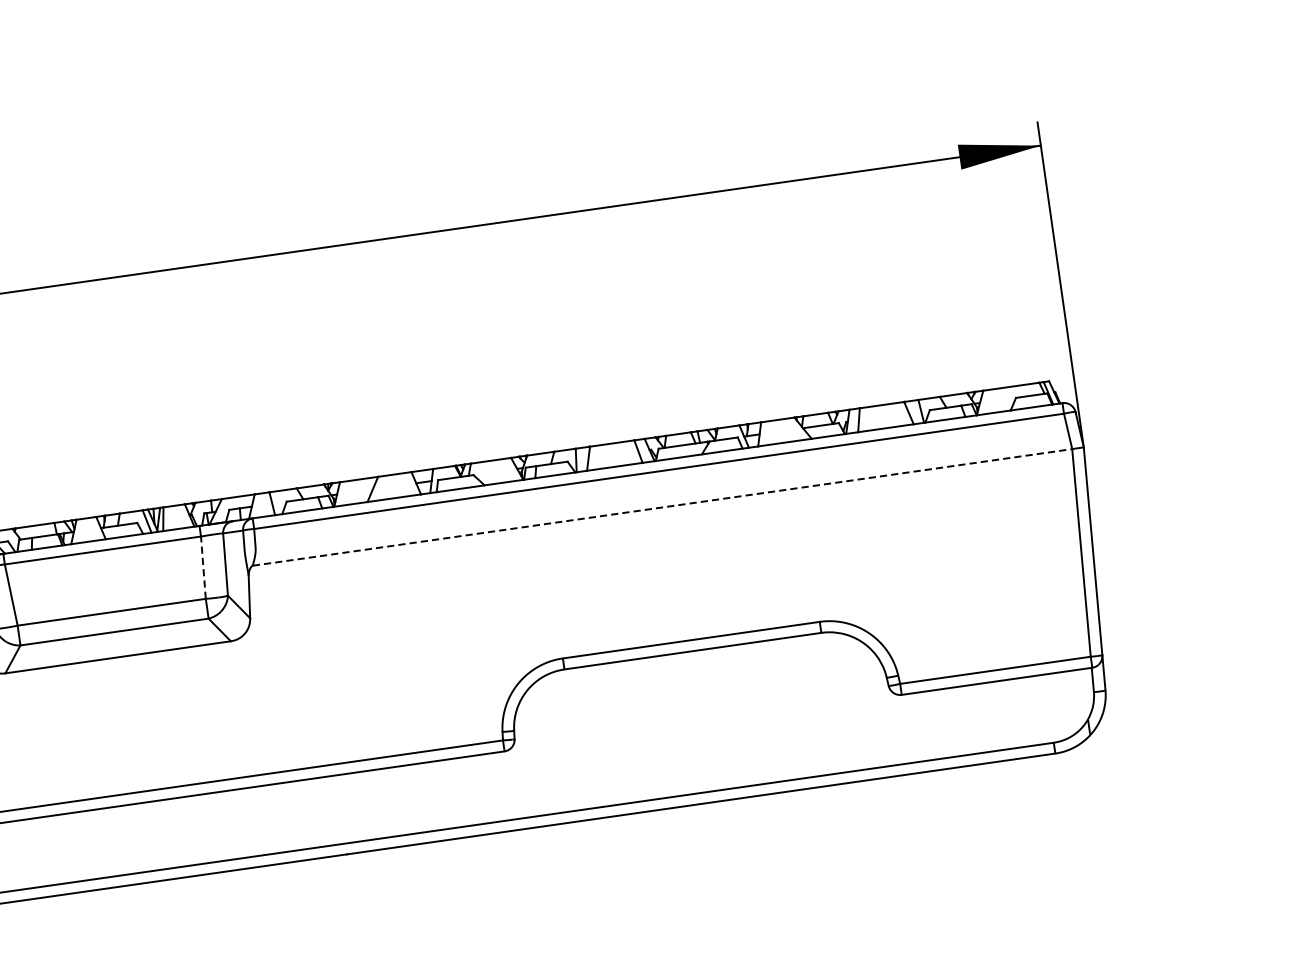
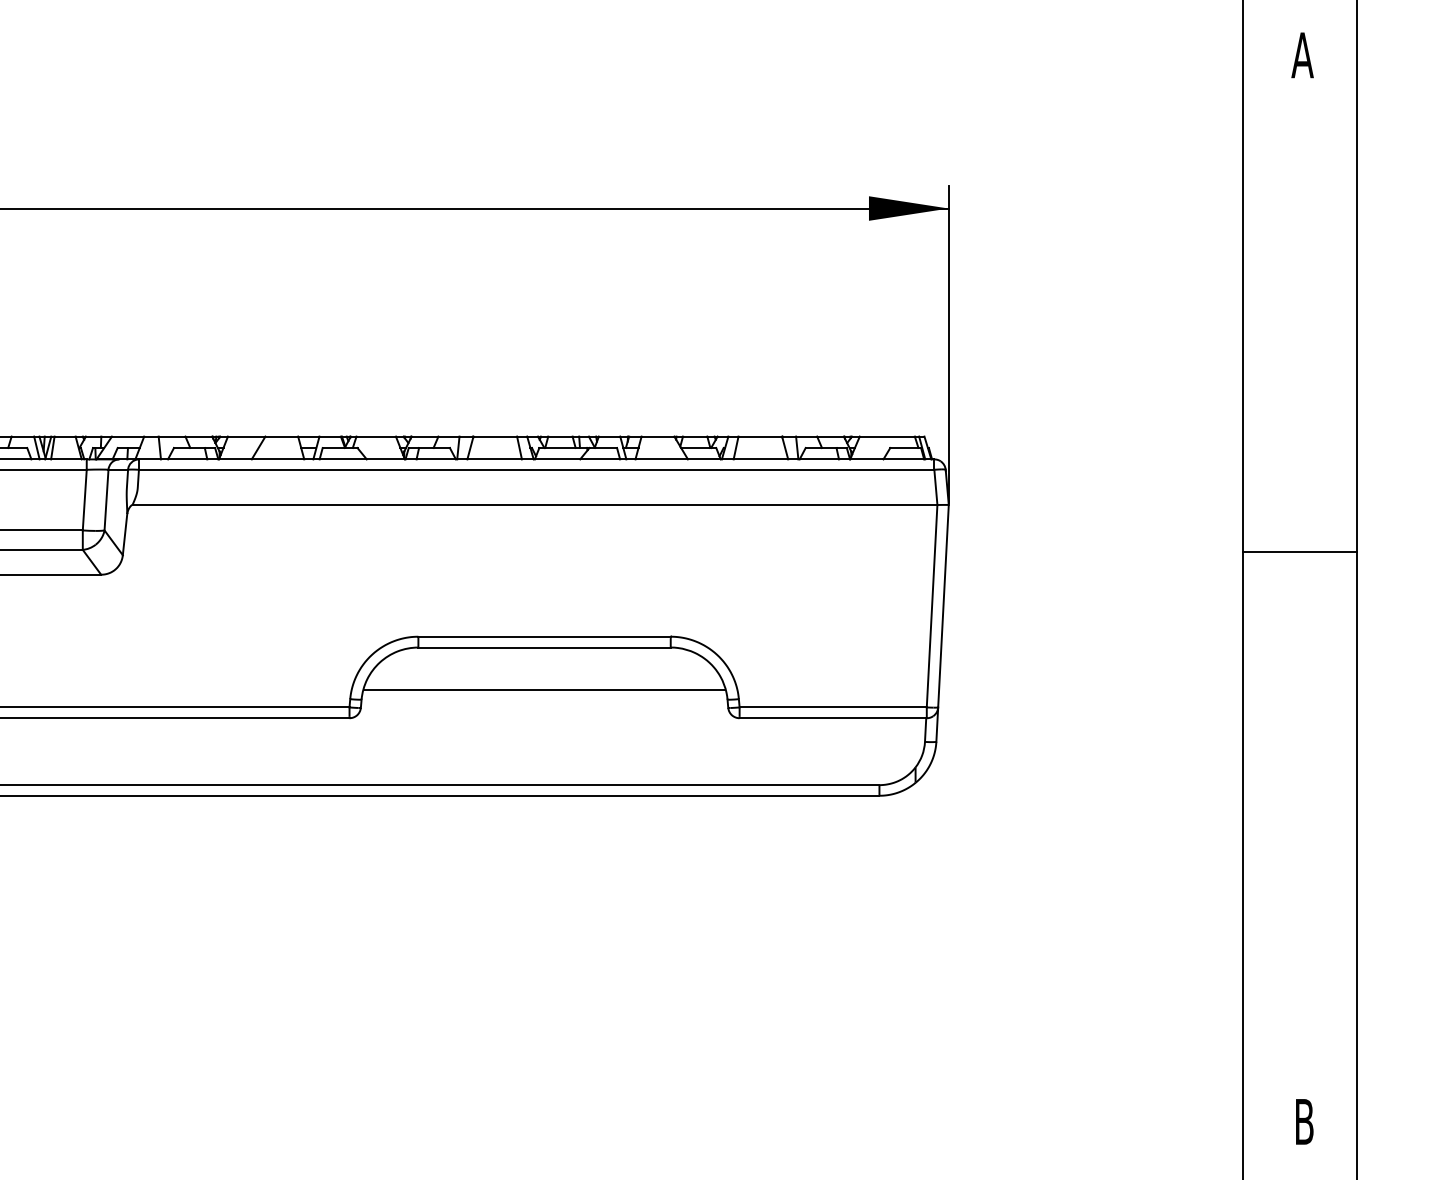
line: (663, 507) -> (535, 505), dashed -> solid
line: (203, 567) -> (84, 499), dashed -> solid
line: (698, 693) -> (544, 689), added

